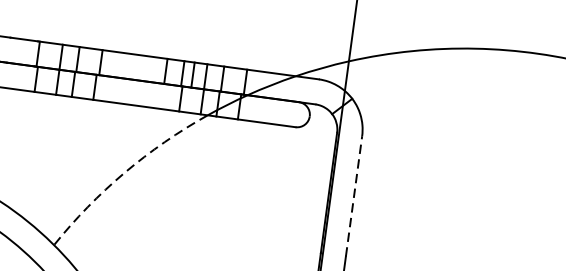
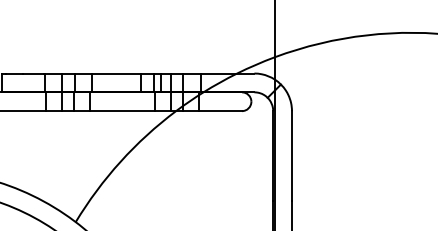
arc: (124, 172) -> (120, 161), dashed -> solid
line: (354, 195) -> (292, 155), dashed -> solid

